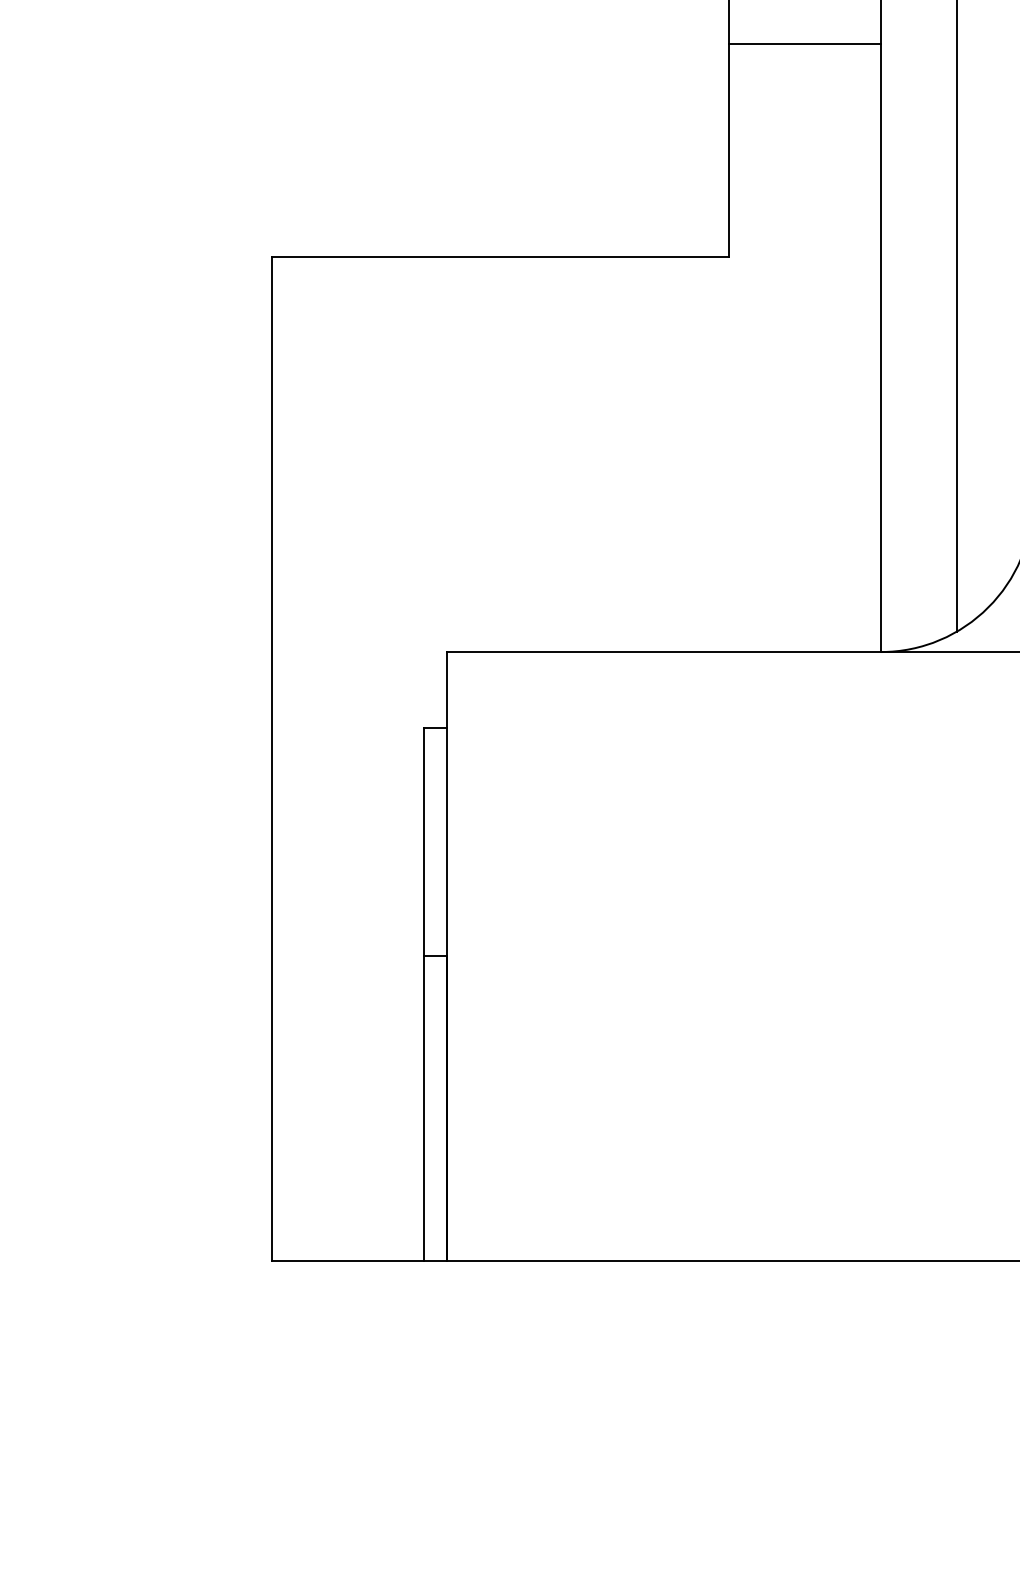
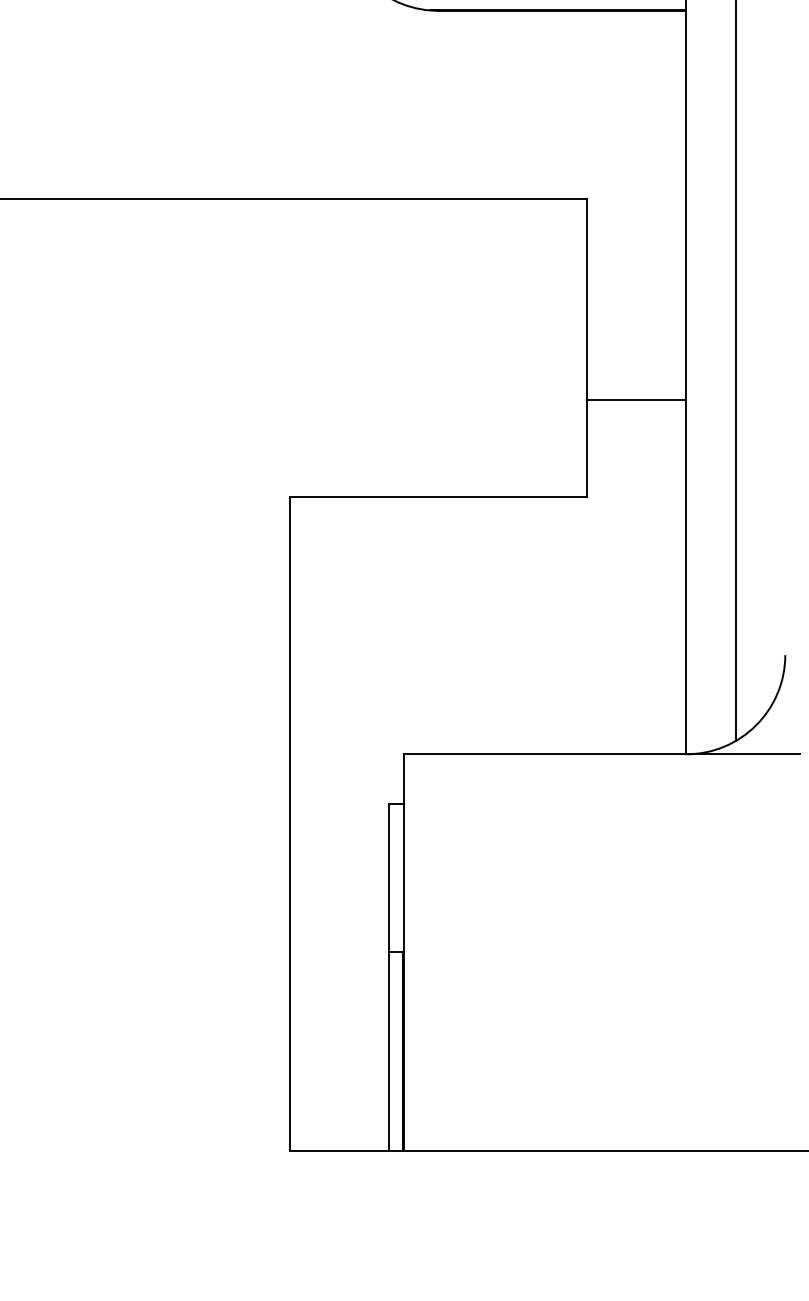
line: (804, 43) -> (636, 399), moved

